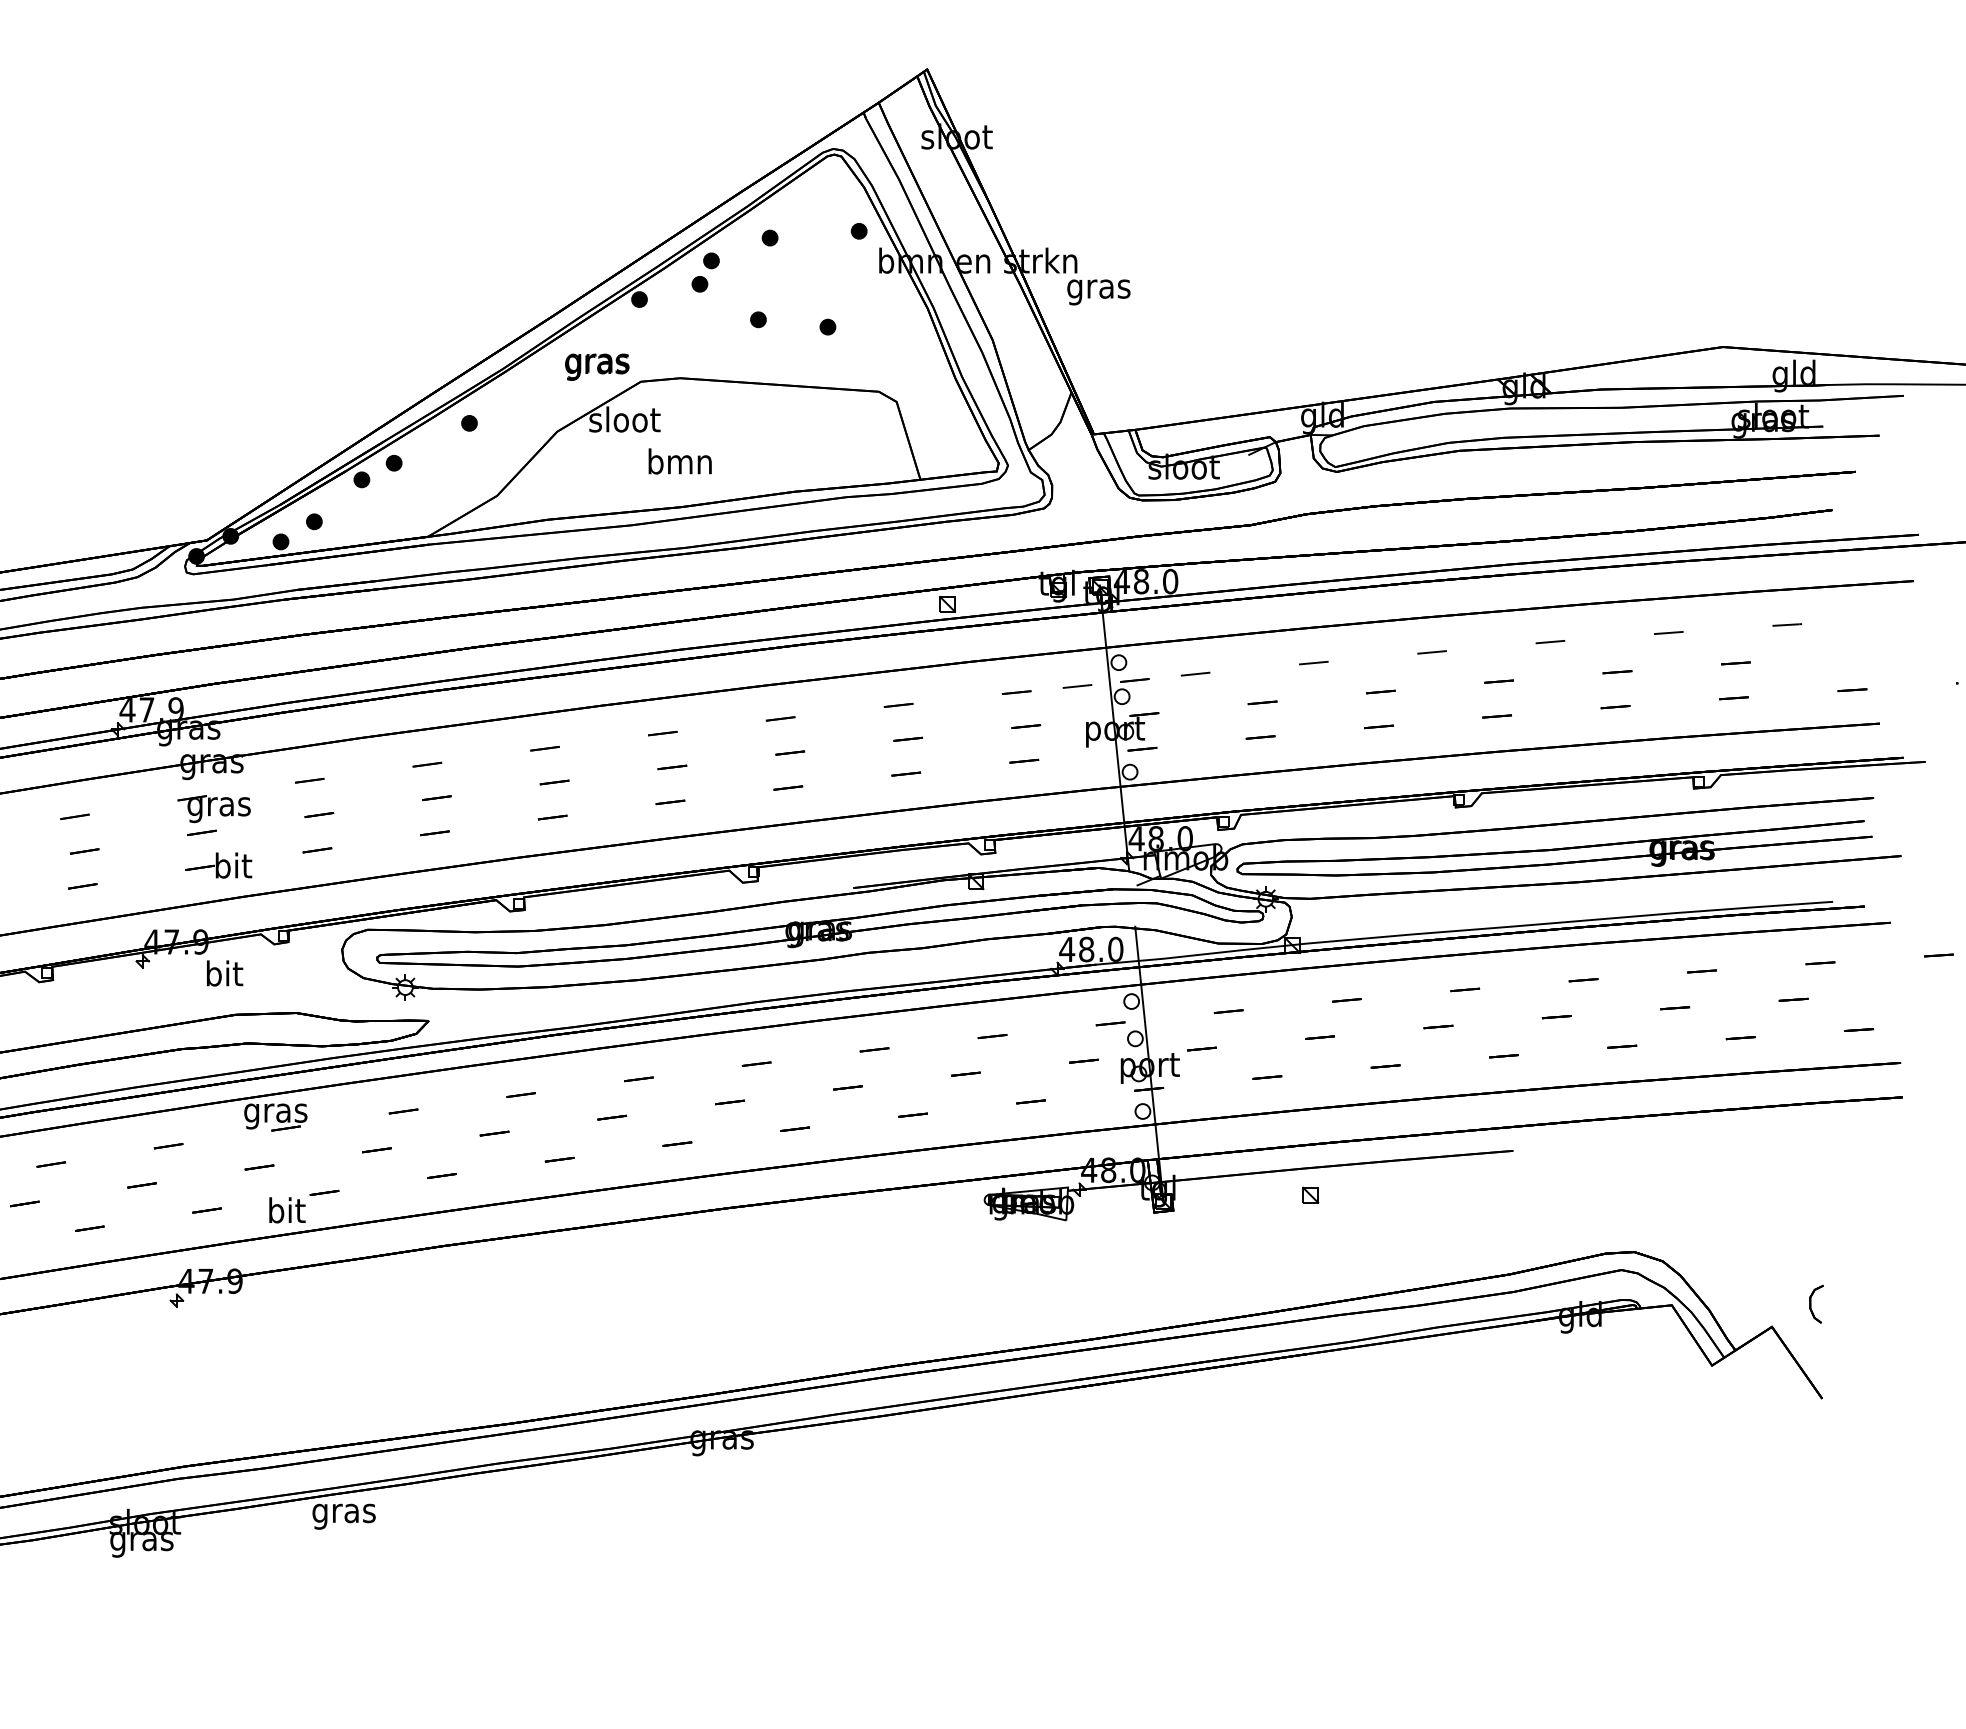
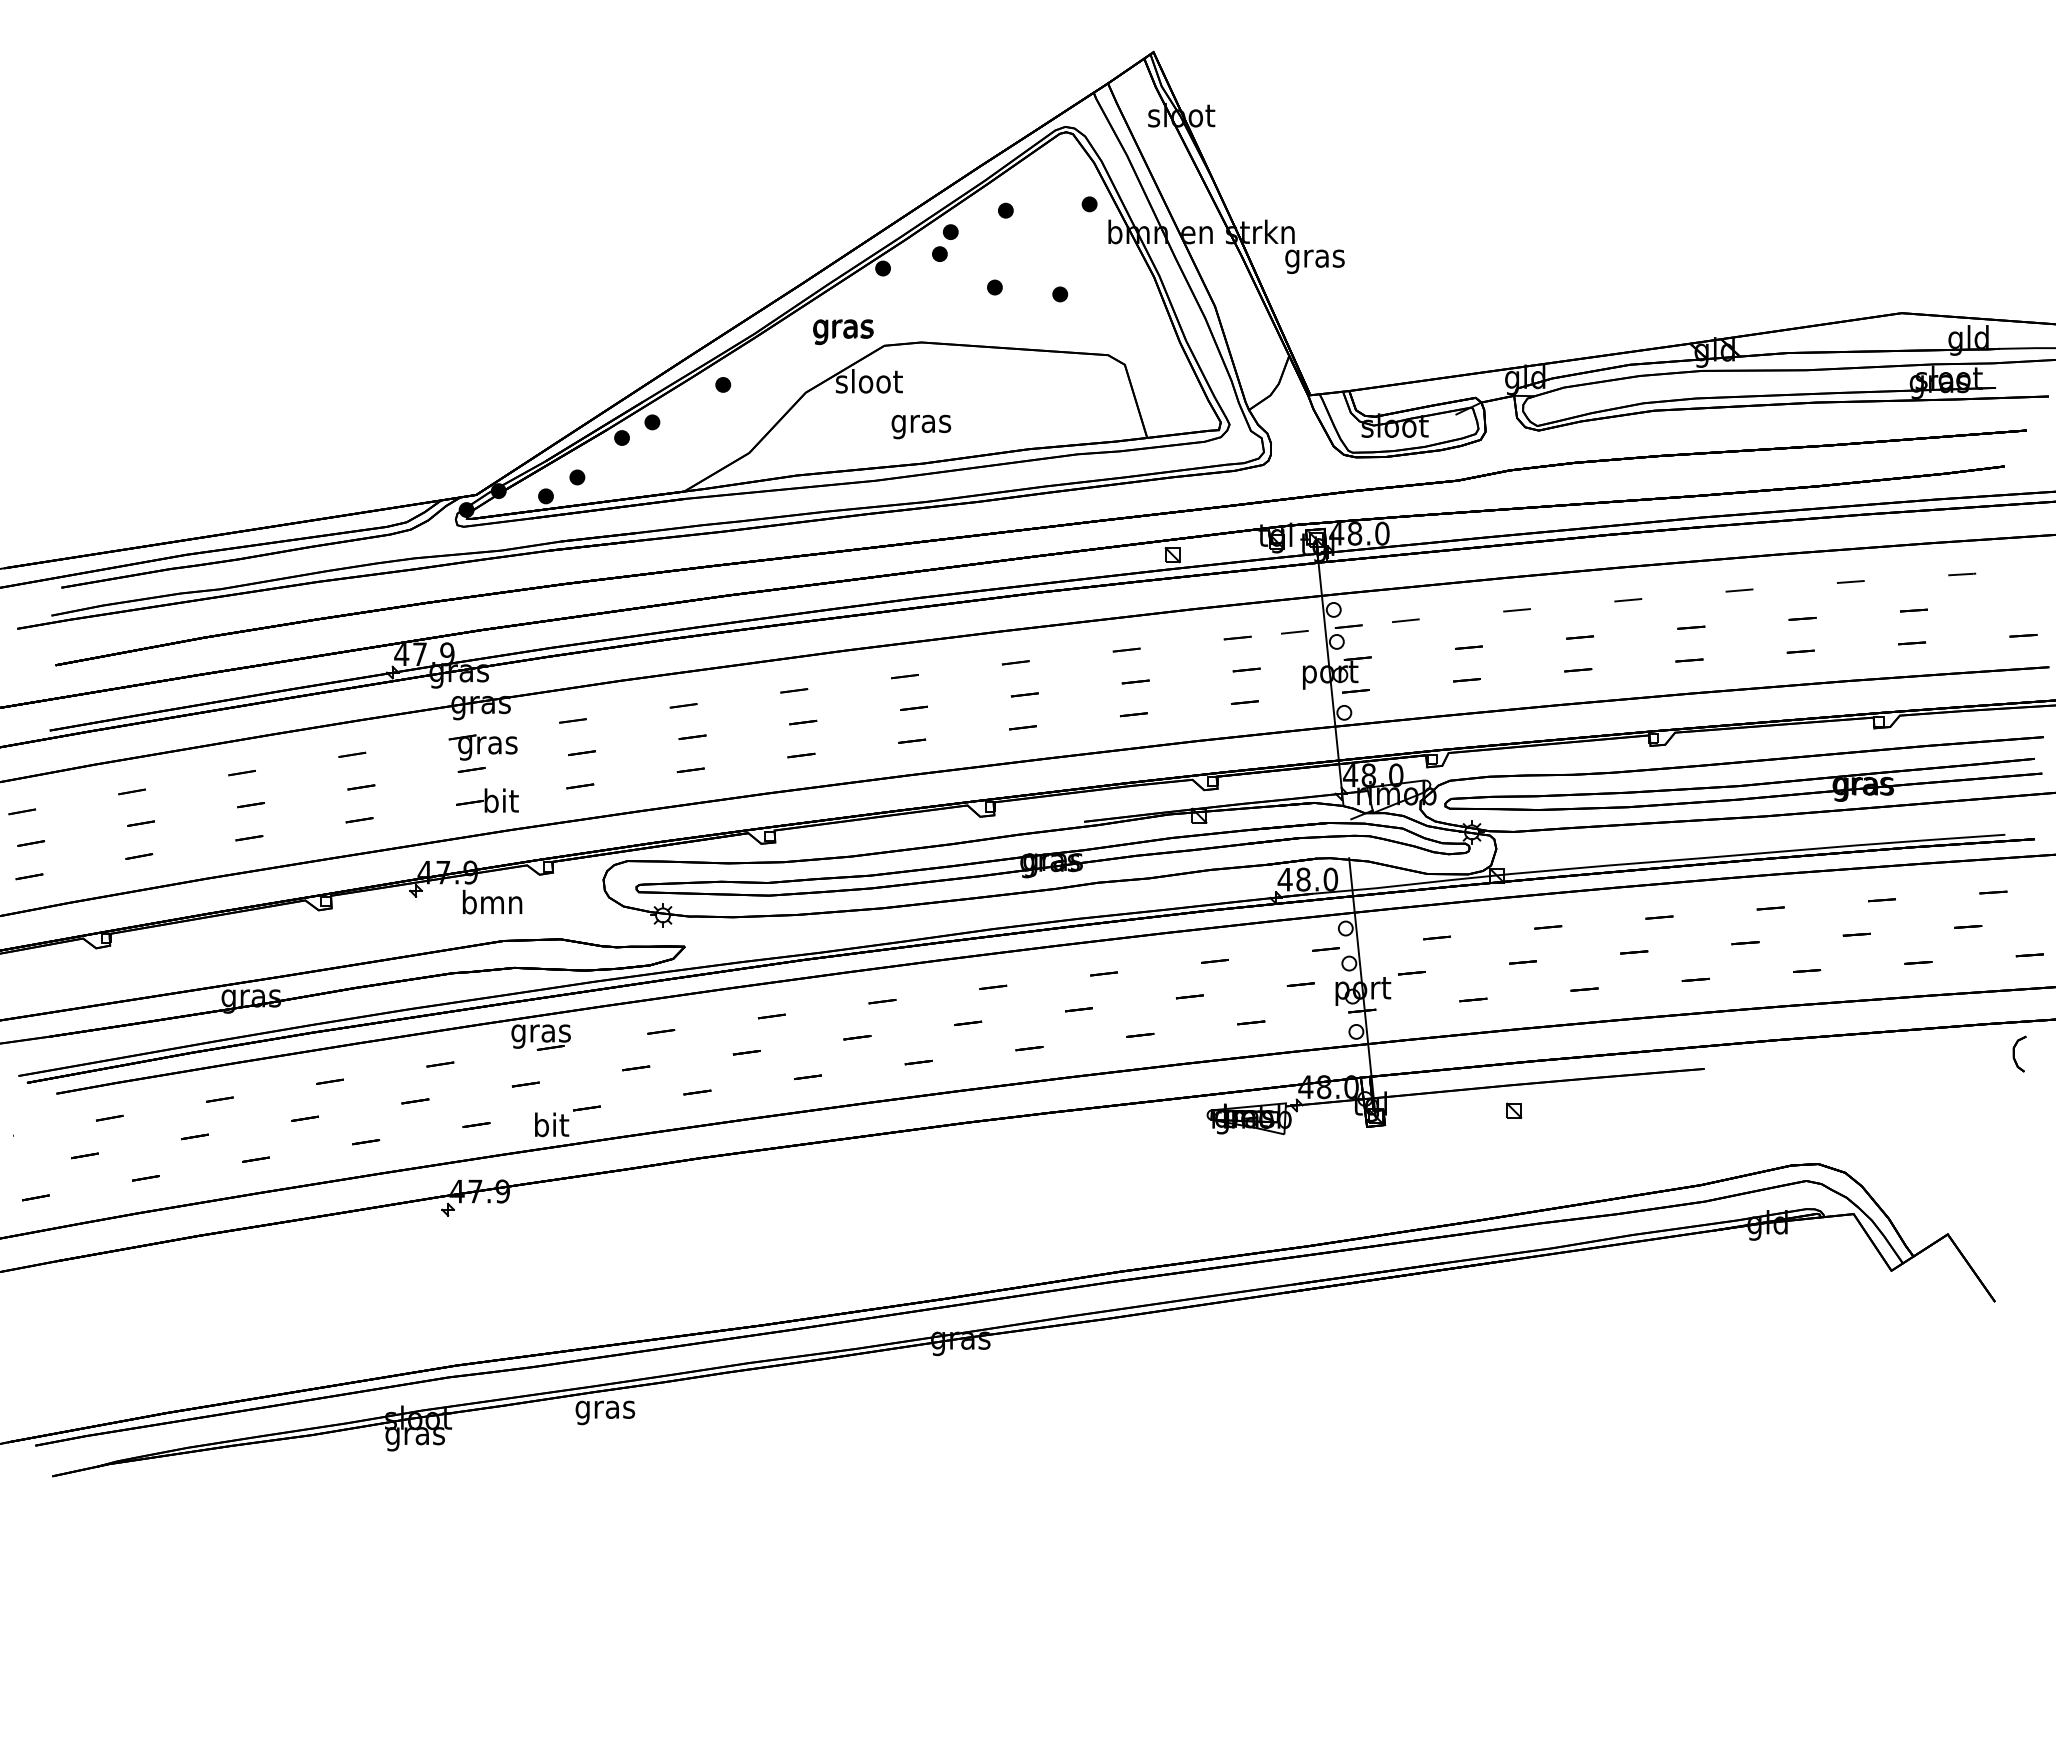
text: (679, 464) -> (920, 423), bmn -> gras
text: (224, 972) -> (492, 901), bit -> bmn
part: (1816, 1303) -> (2019, 1053), moved

